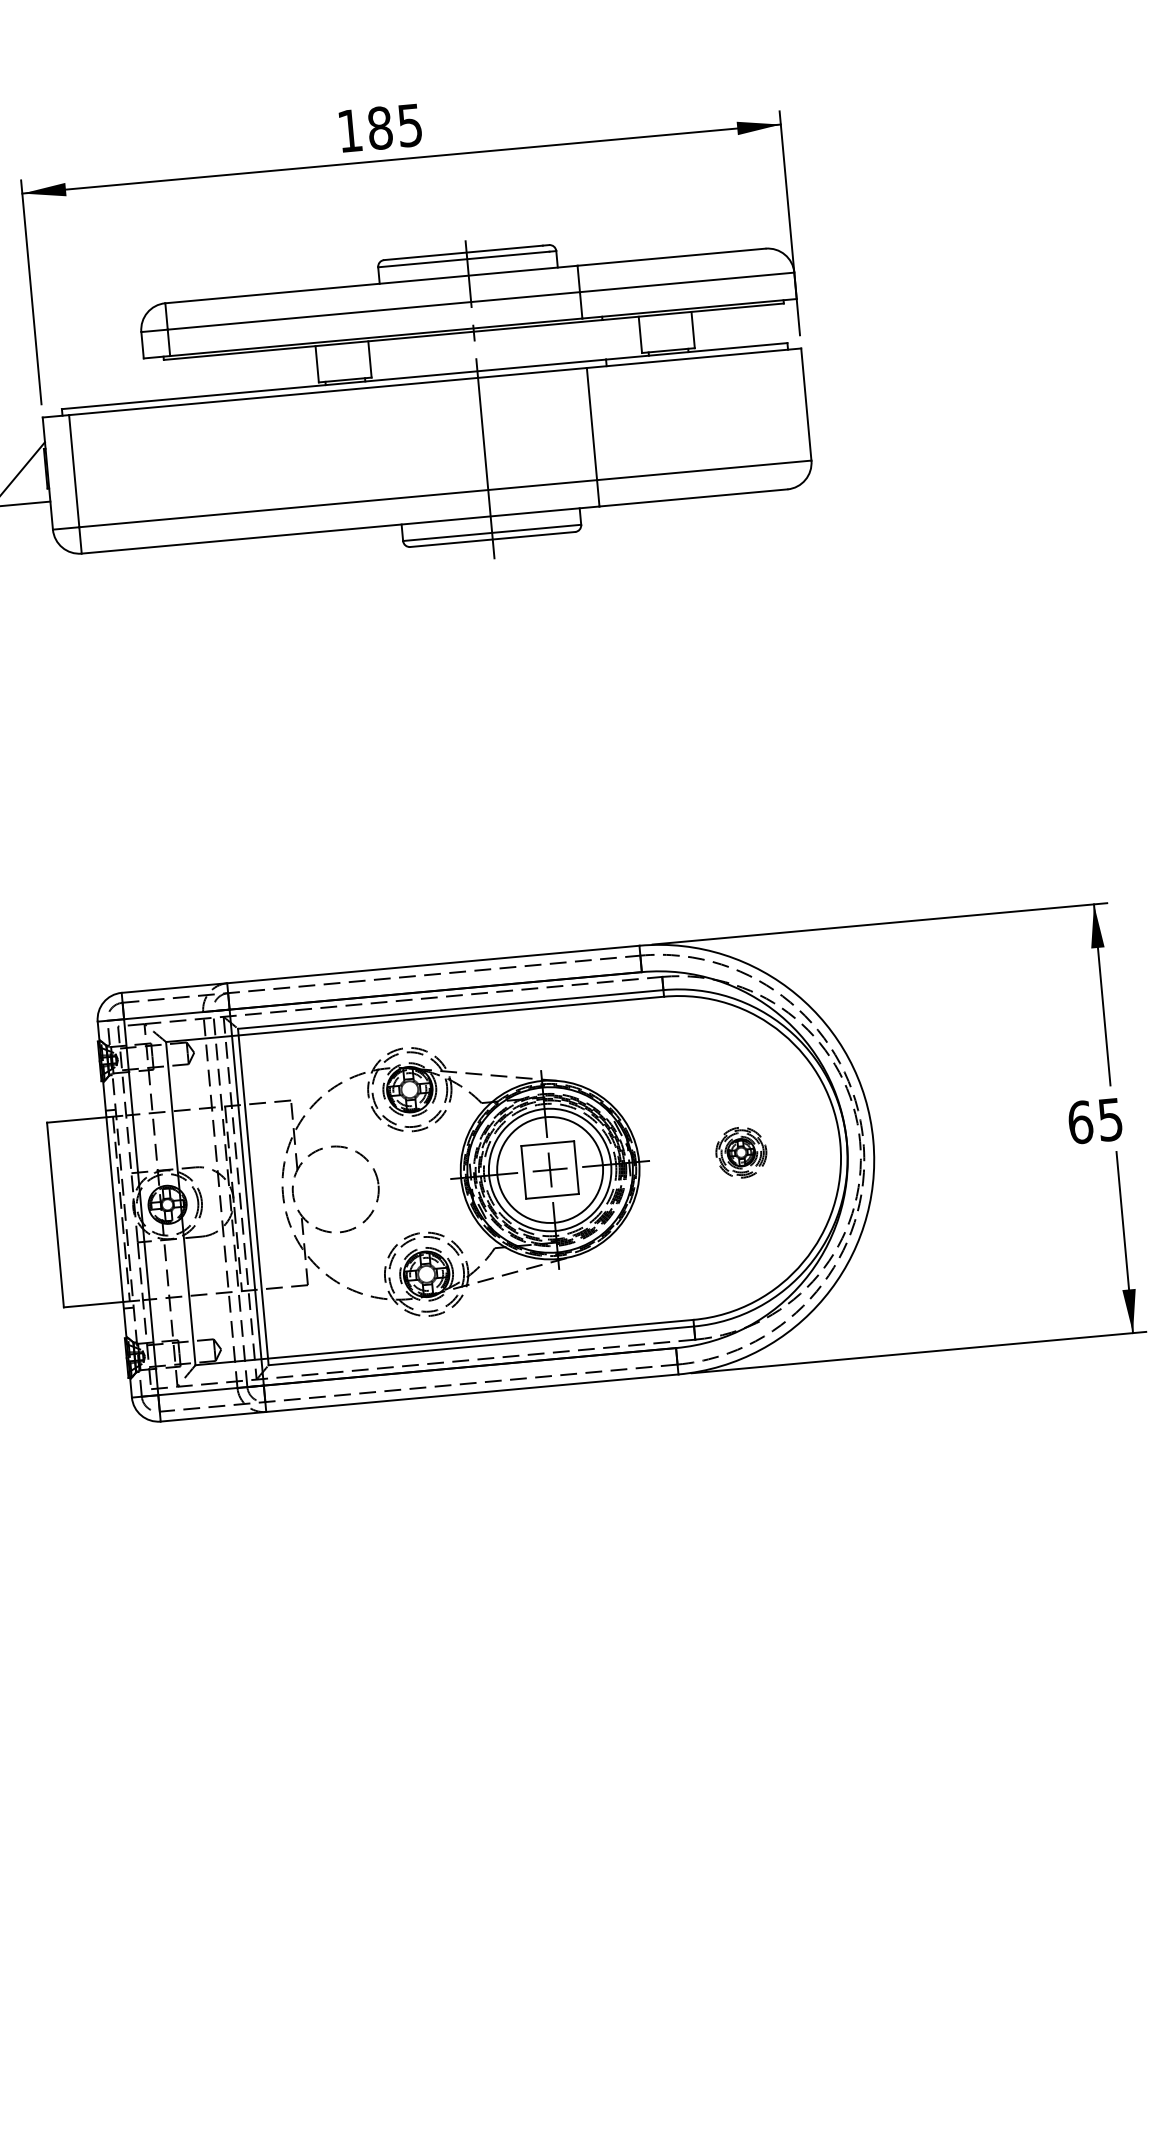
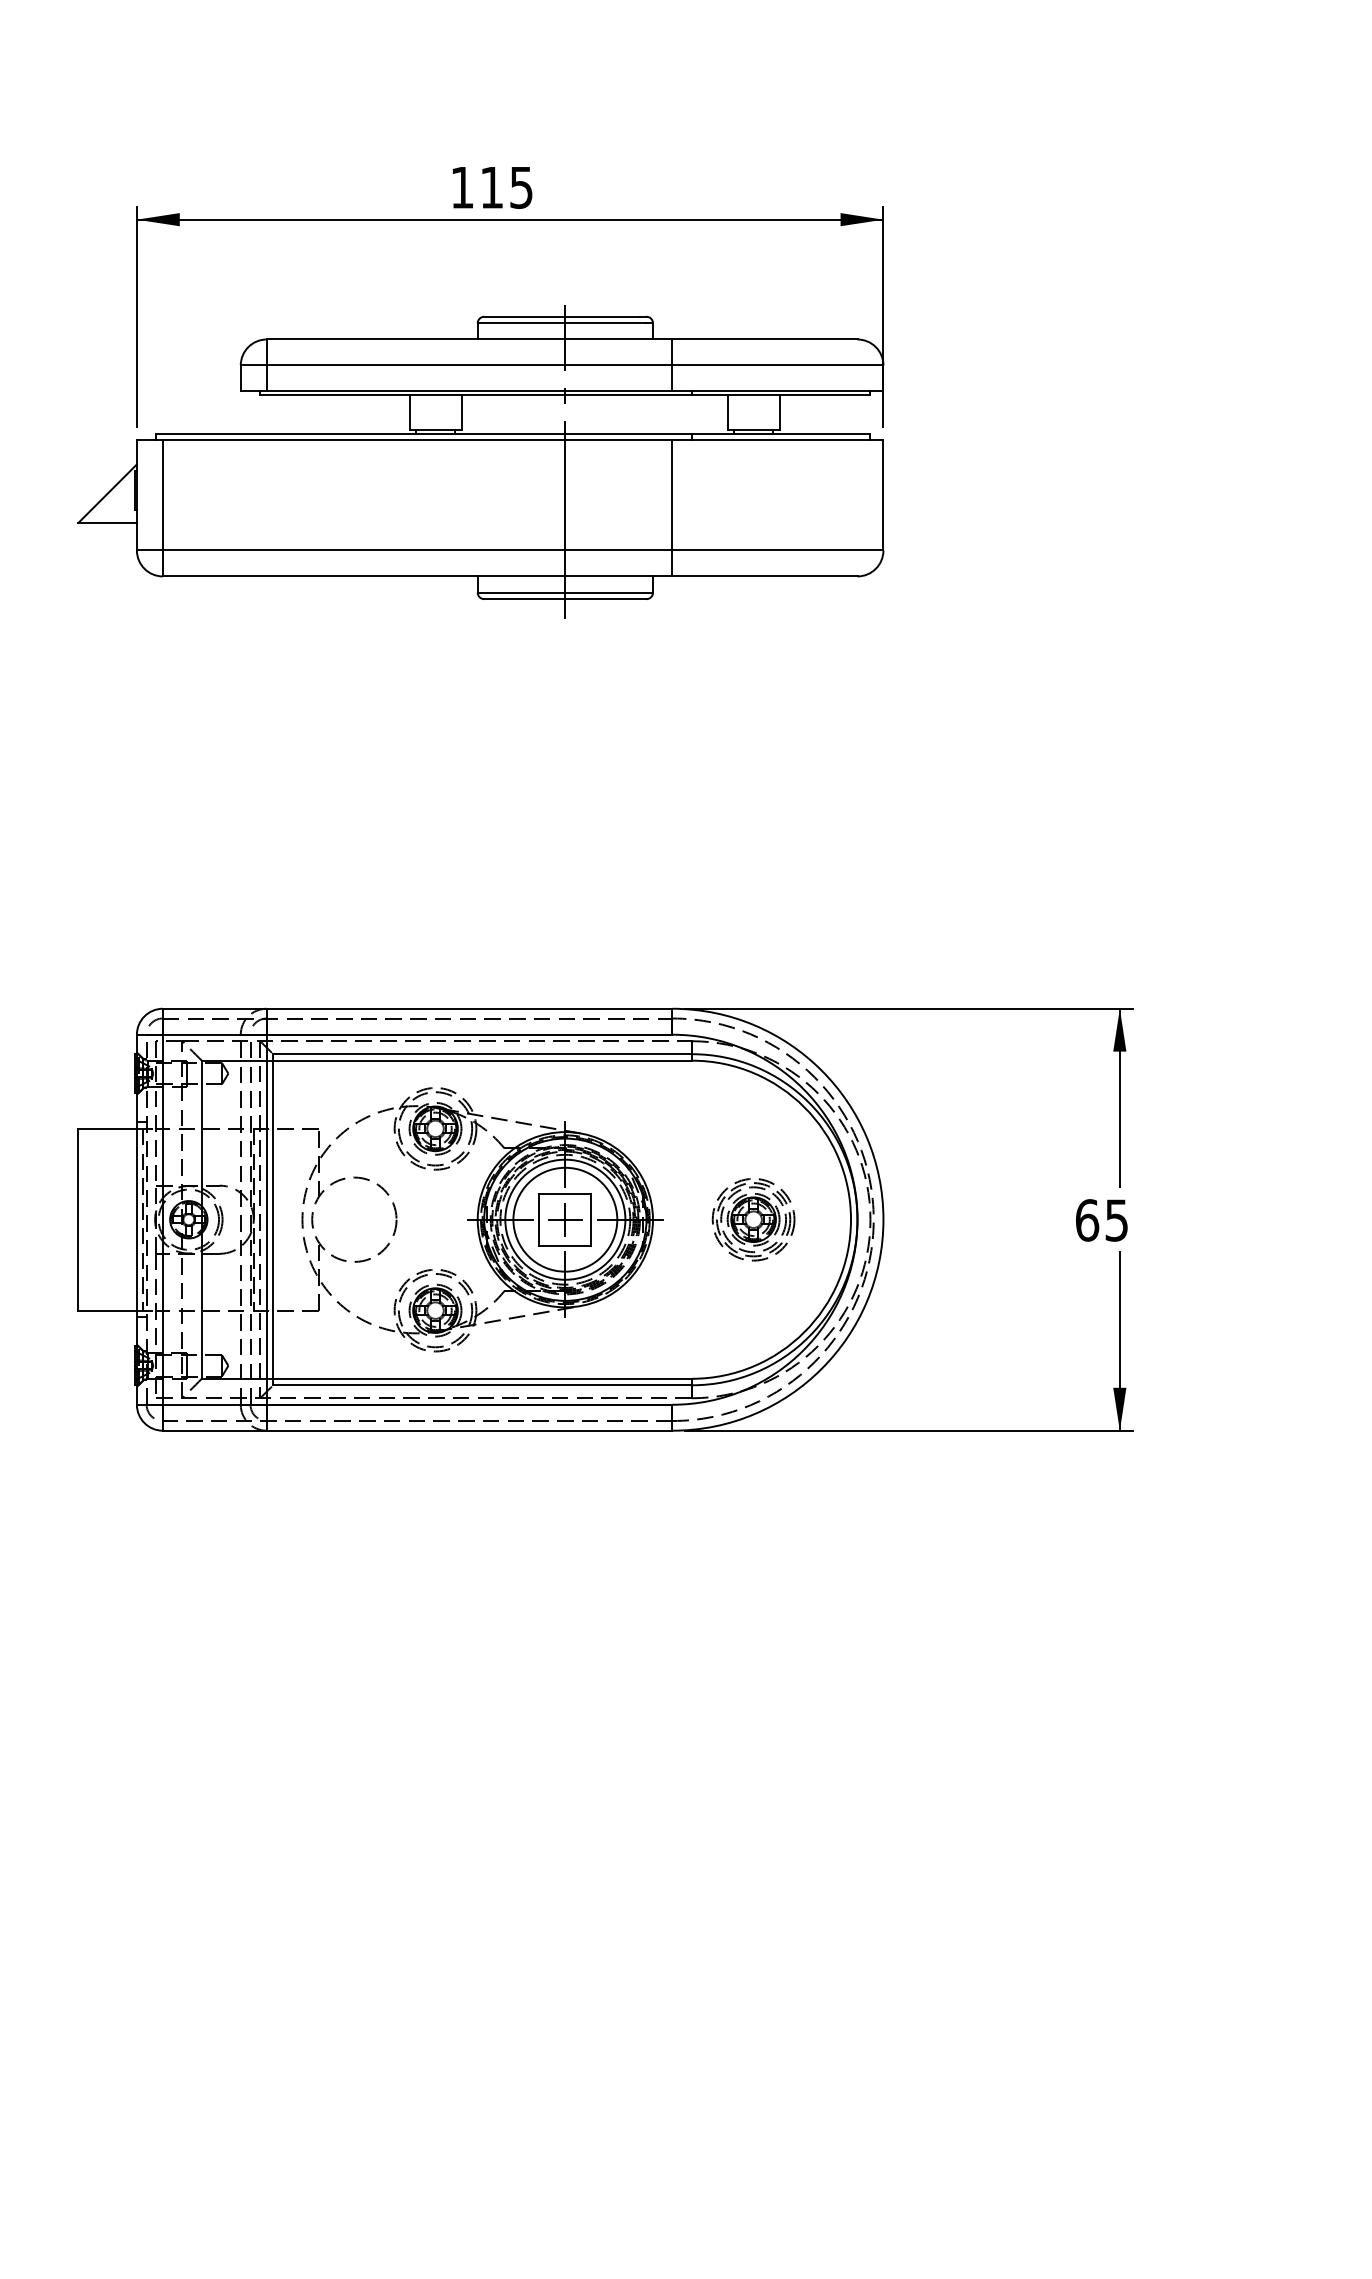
text: (379, 128) -> (491, 187), 185 -> 115
part: (741, 1152) -> (753, 1219), size x1.67

